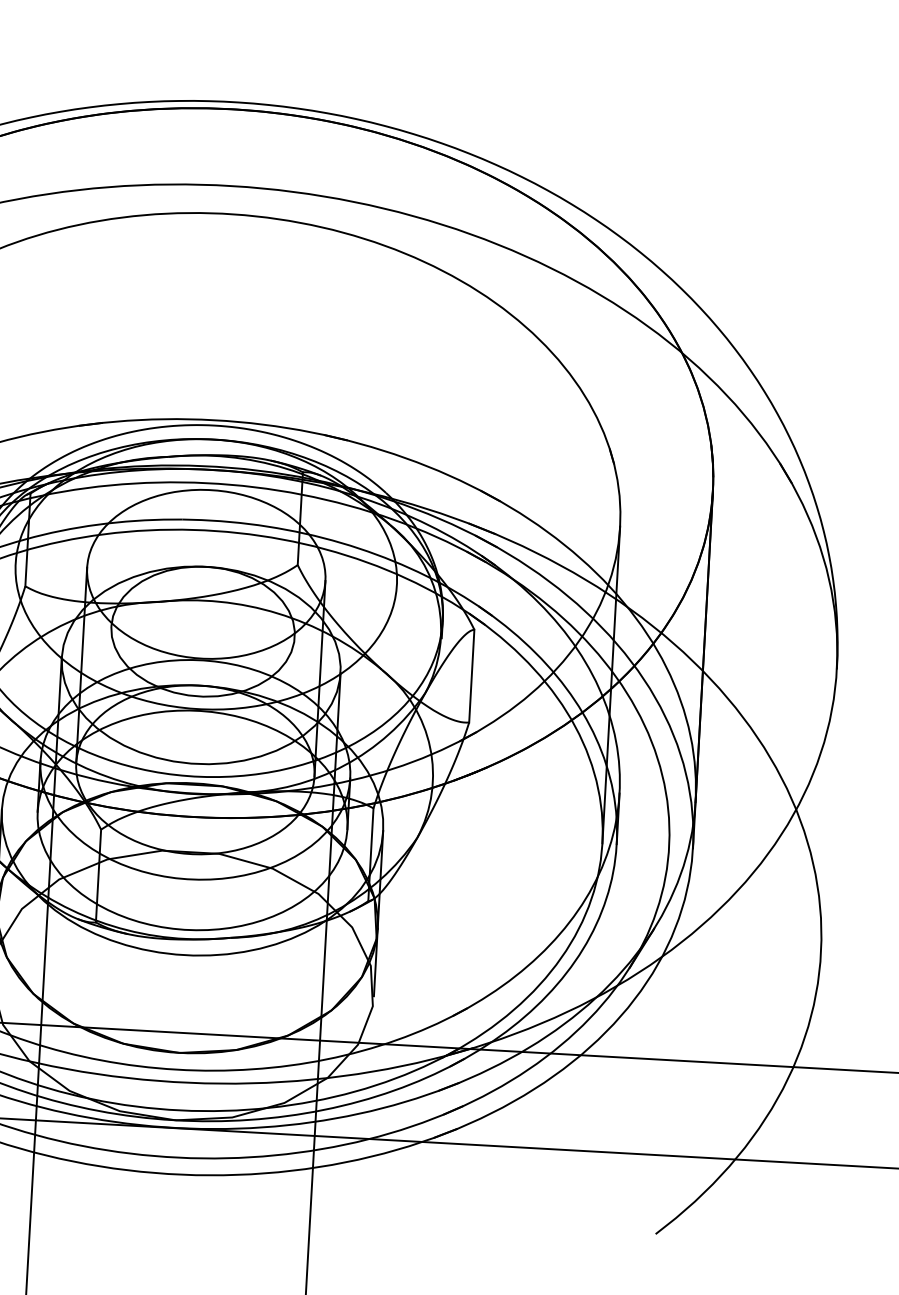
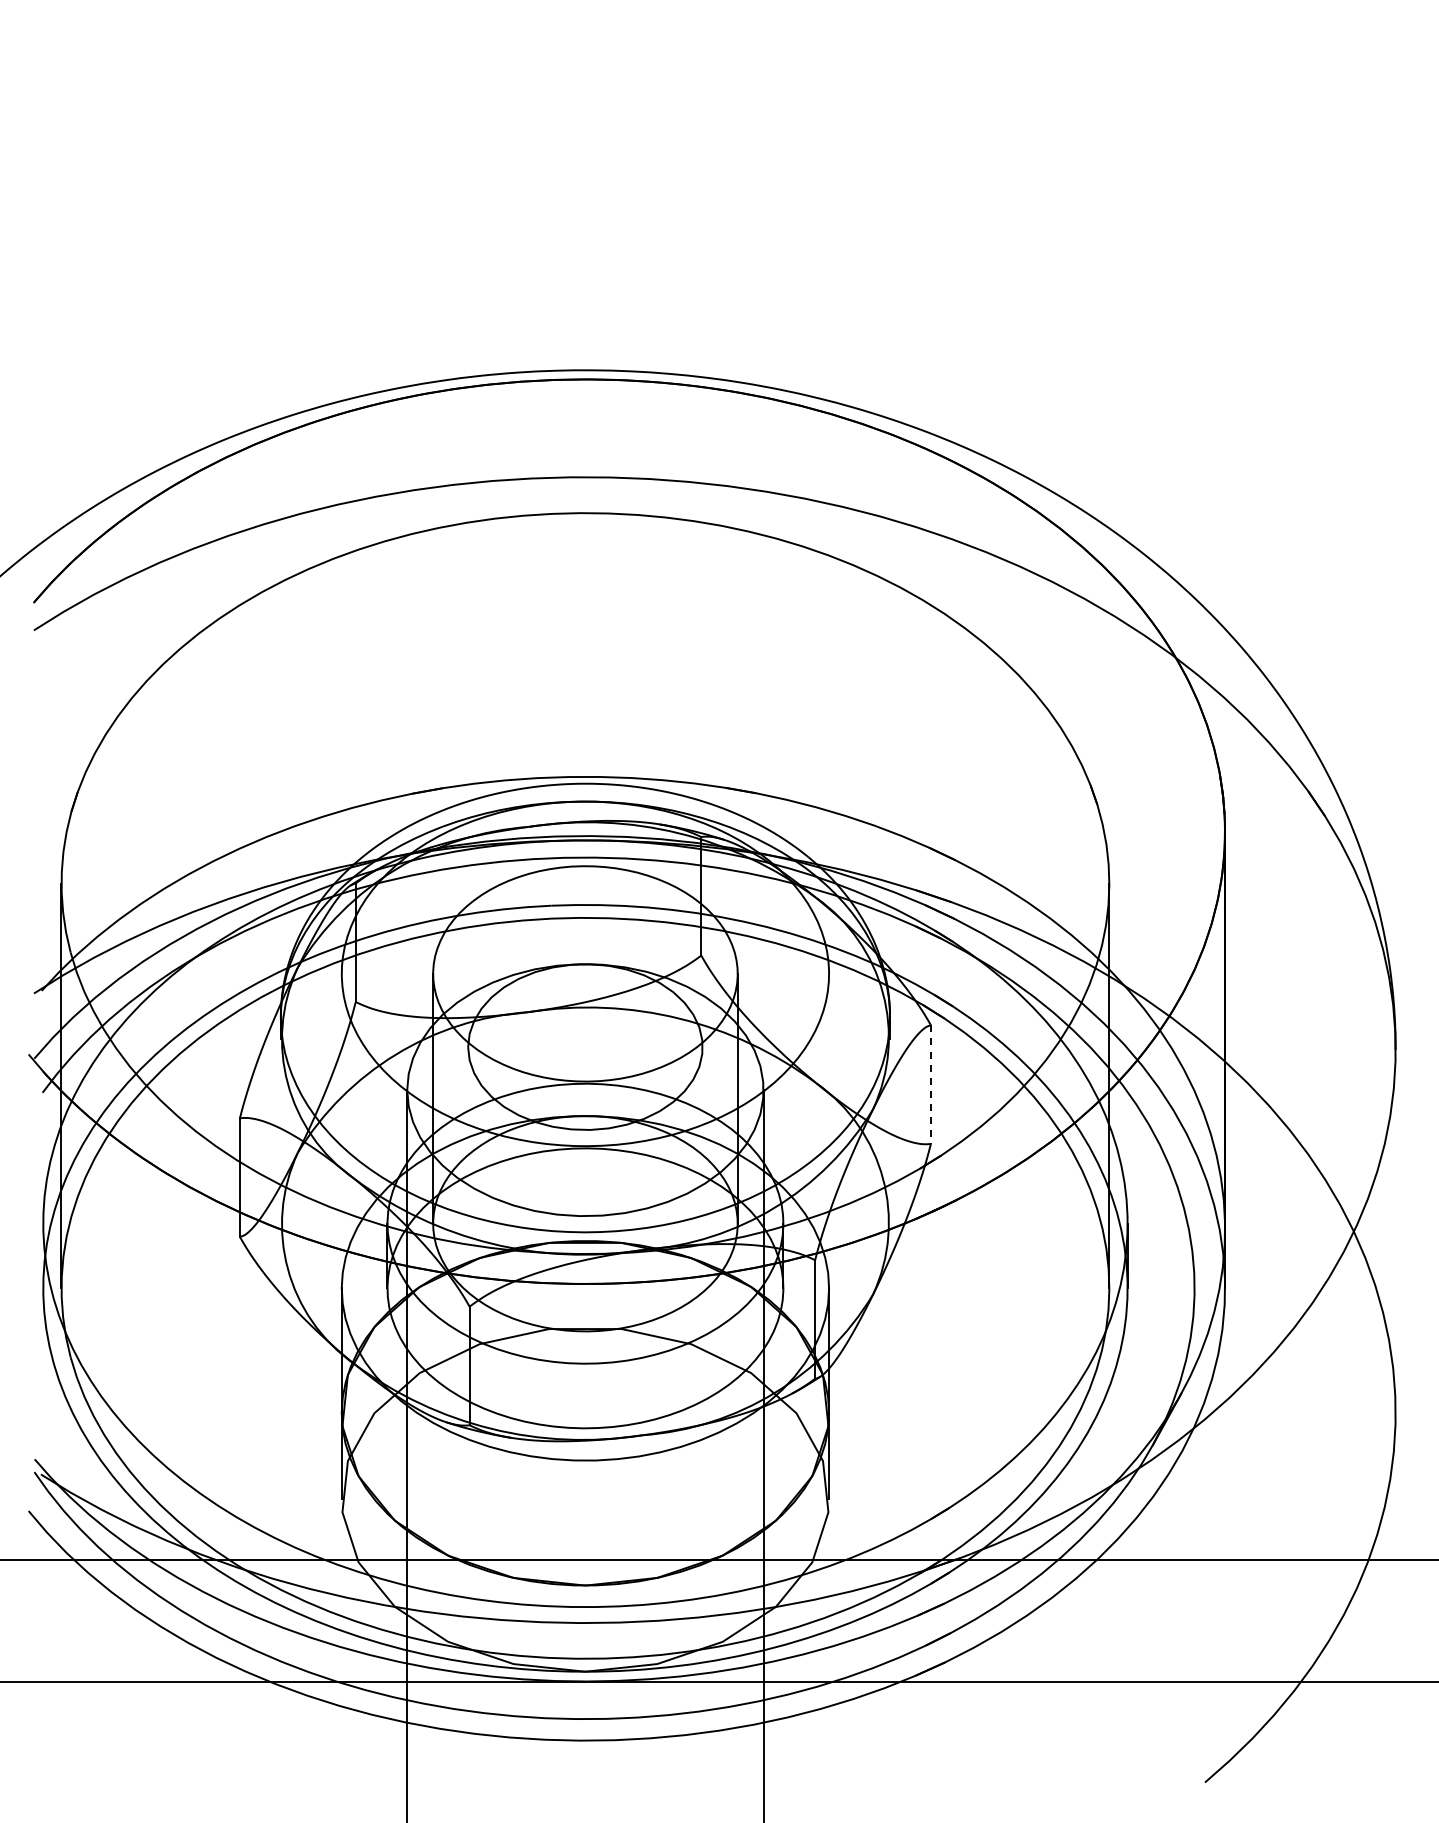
line: (471, 676) -> (930, 1085), solid -> dashed

